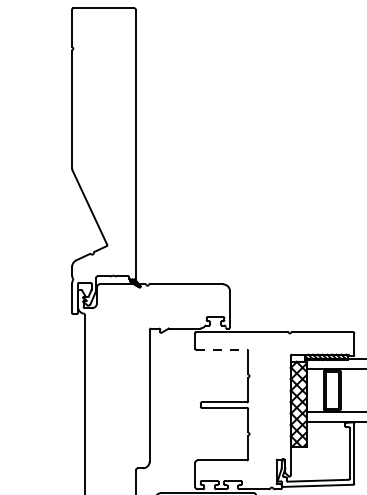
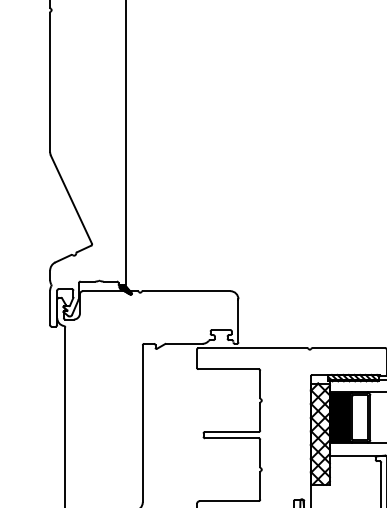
line: (222, 349) -> (229, 368), dashed -> solid
fill: (315, 390) -> (340, 417), added

